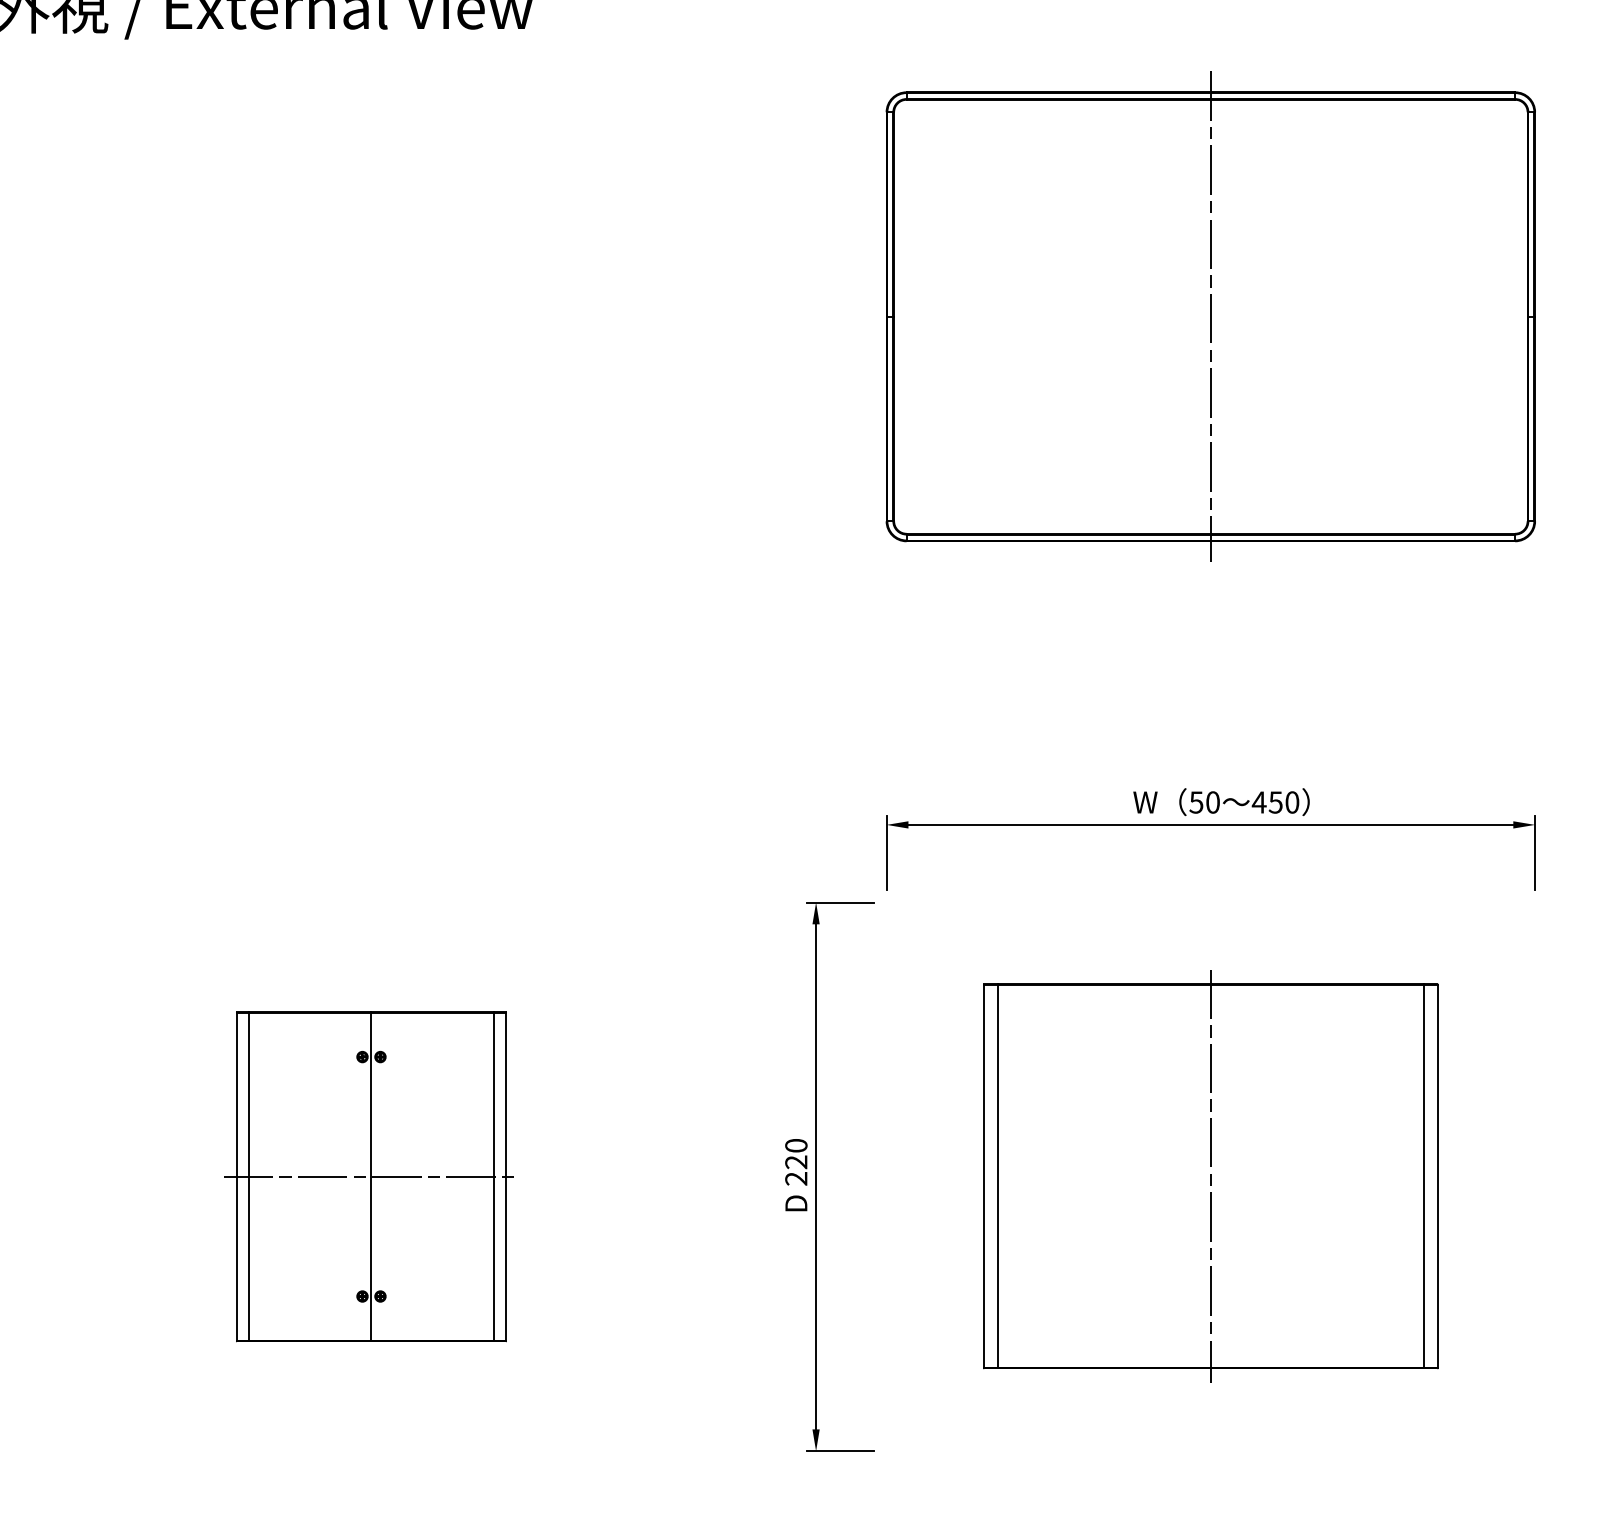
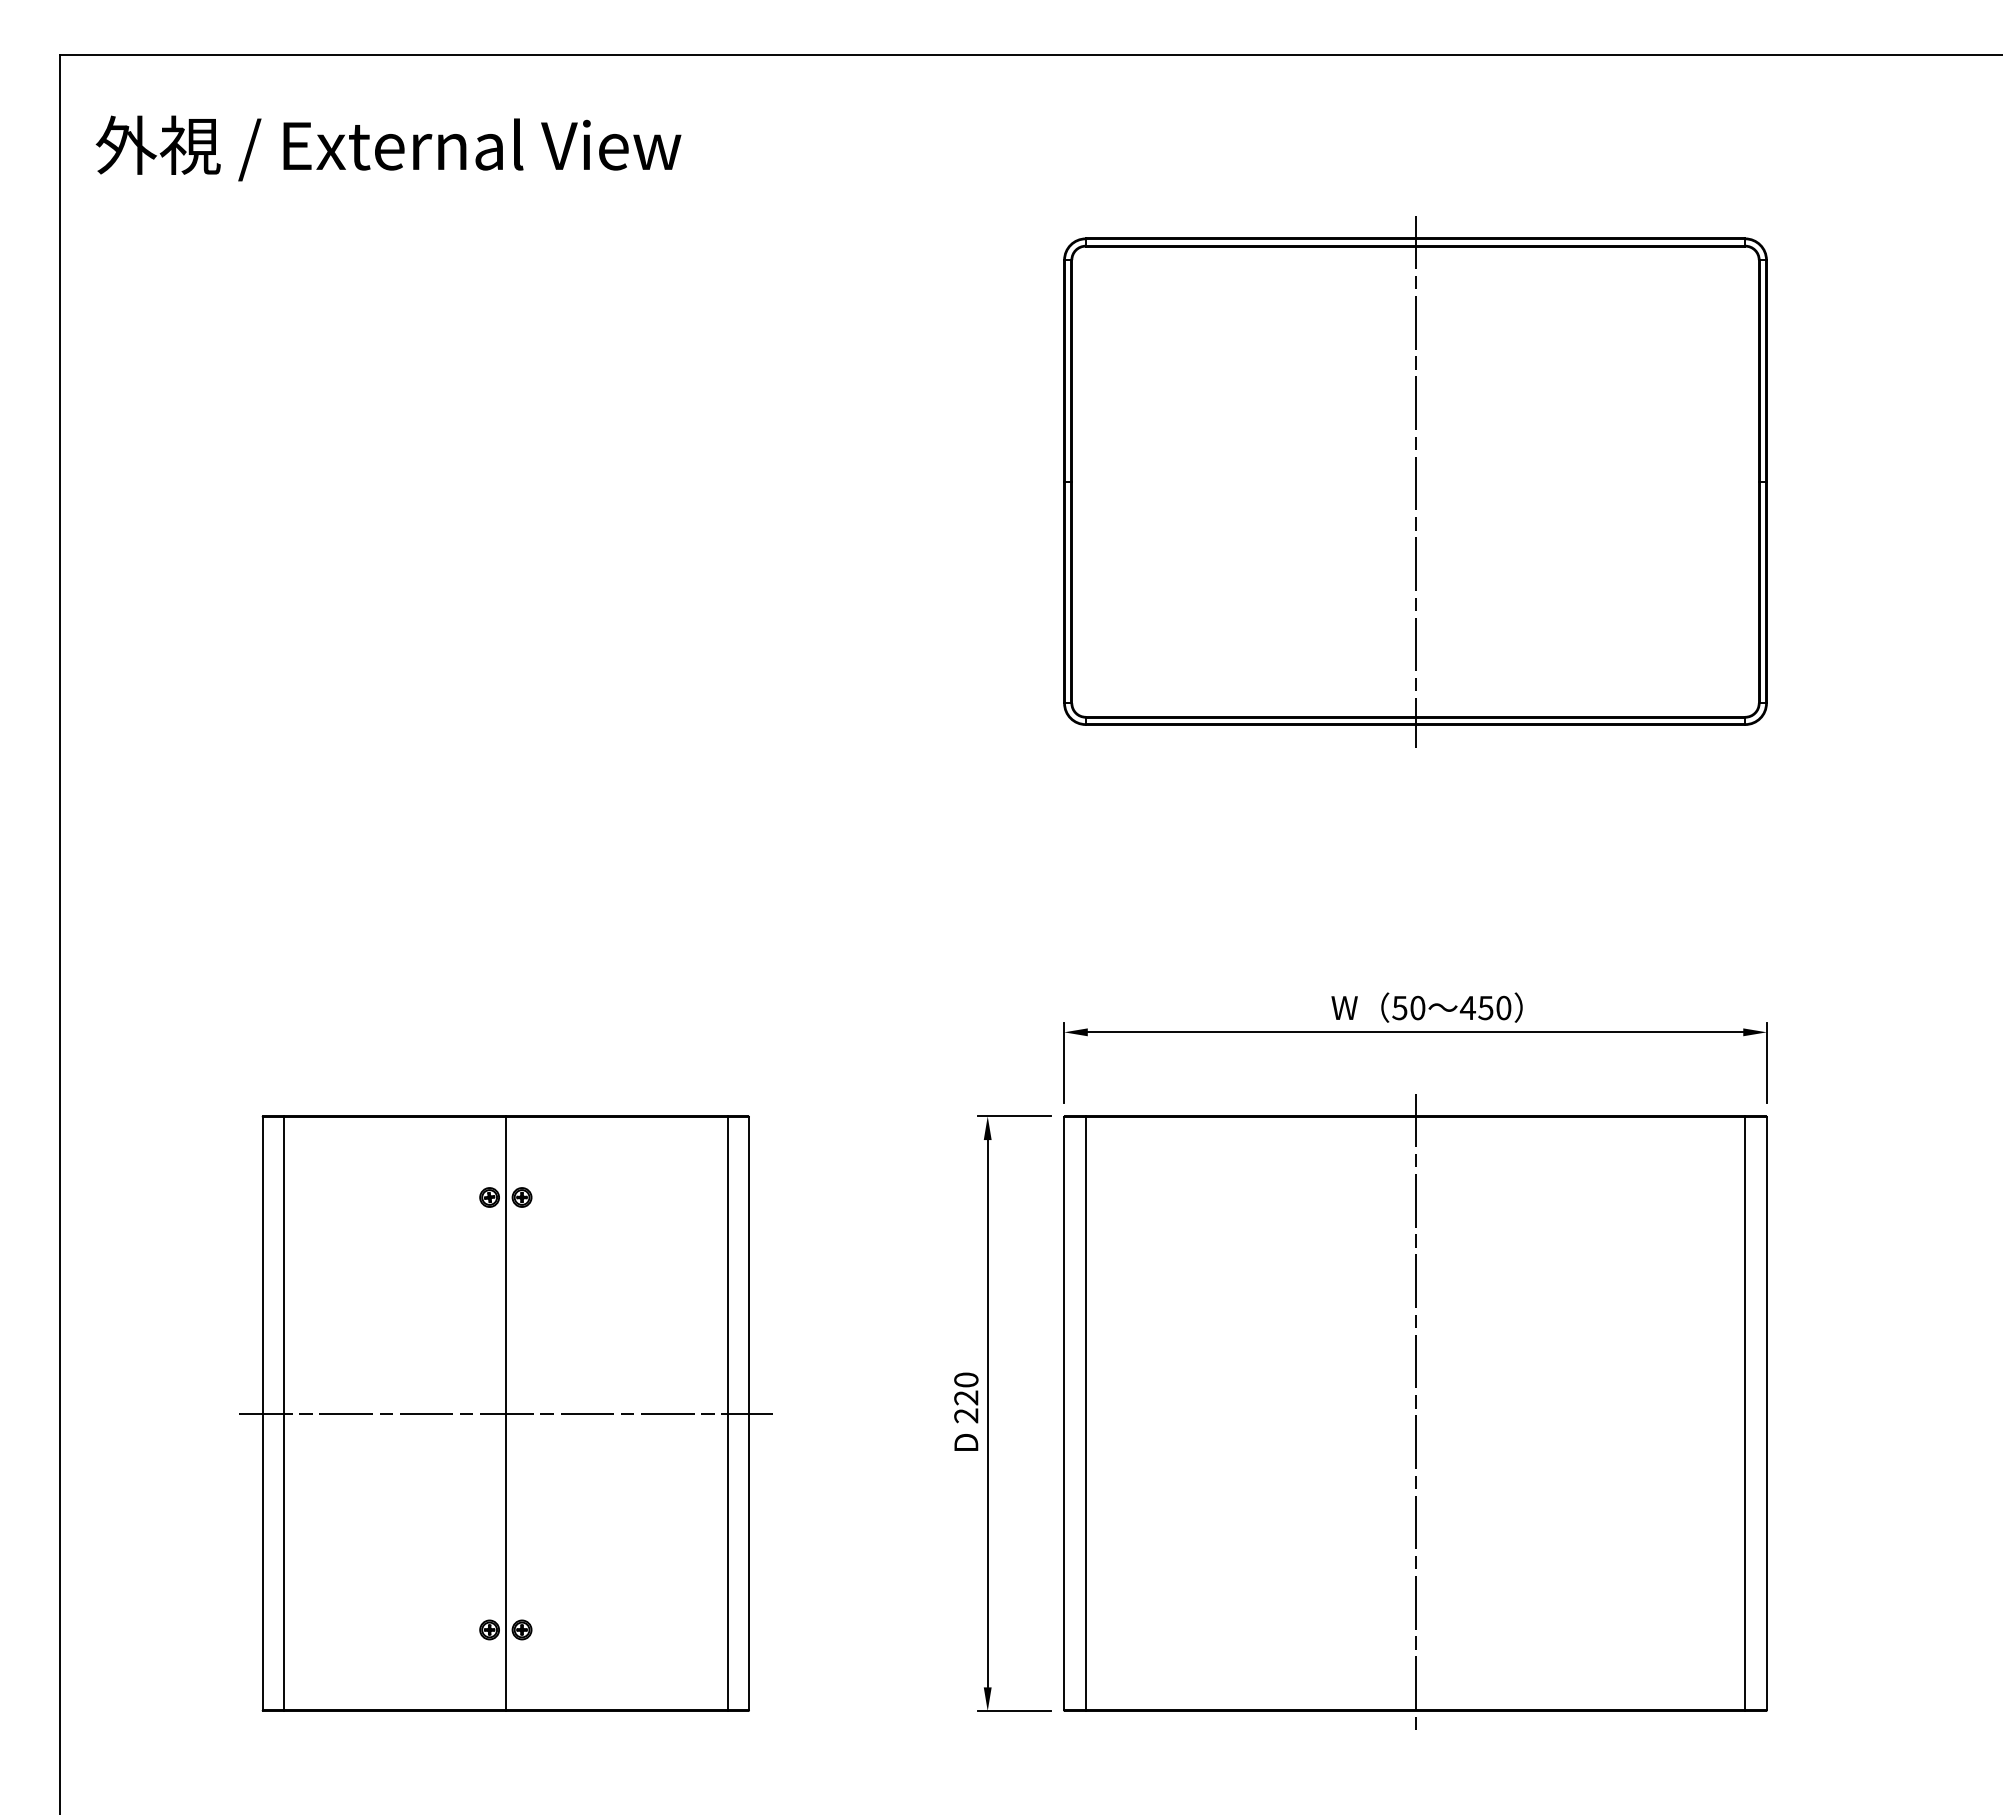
part: (1210, 1174) -> (1415, 1411), size x1.43
part: (371, 1176) -> (505, 1413), size x1.67

